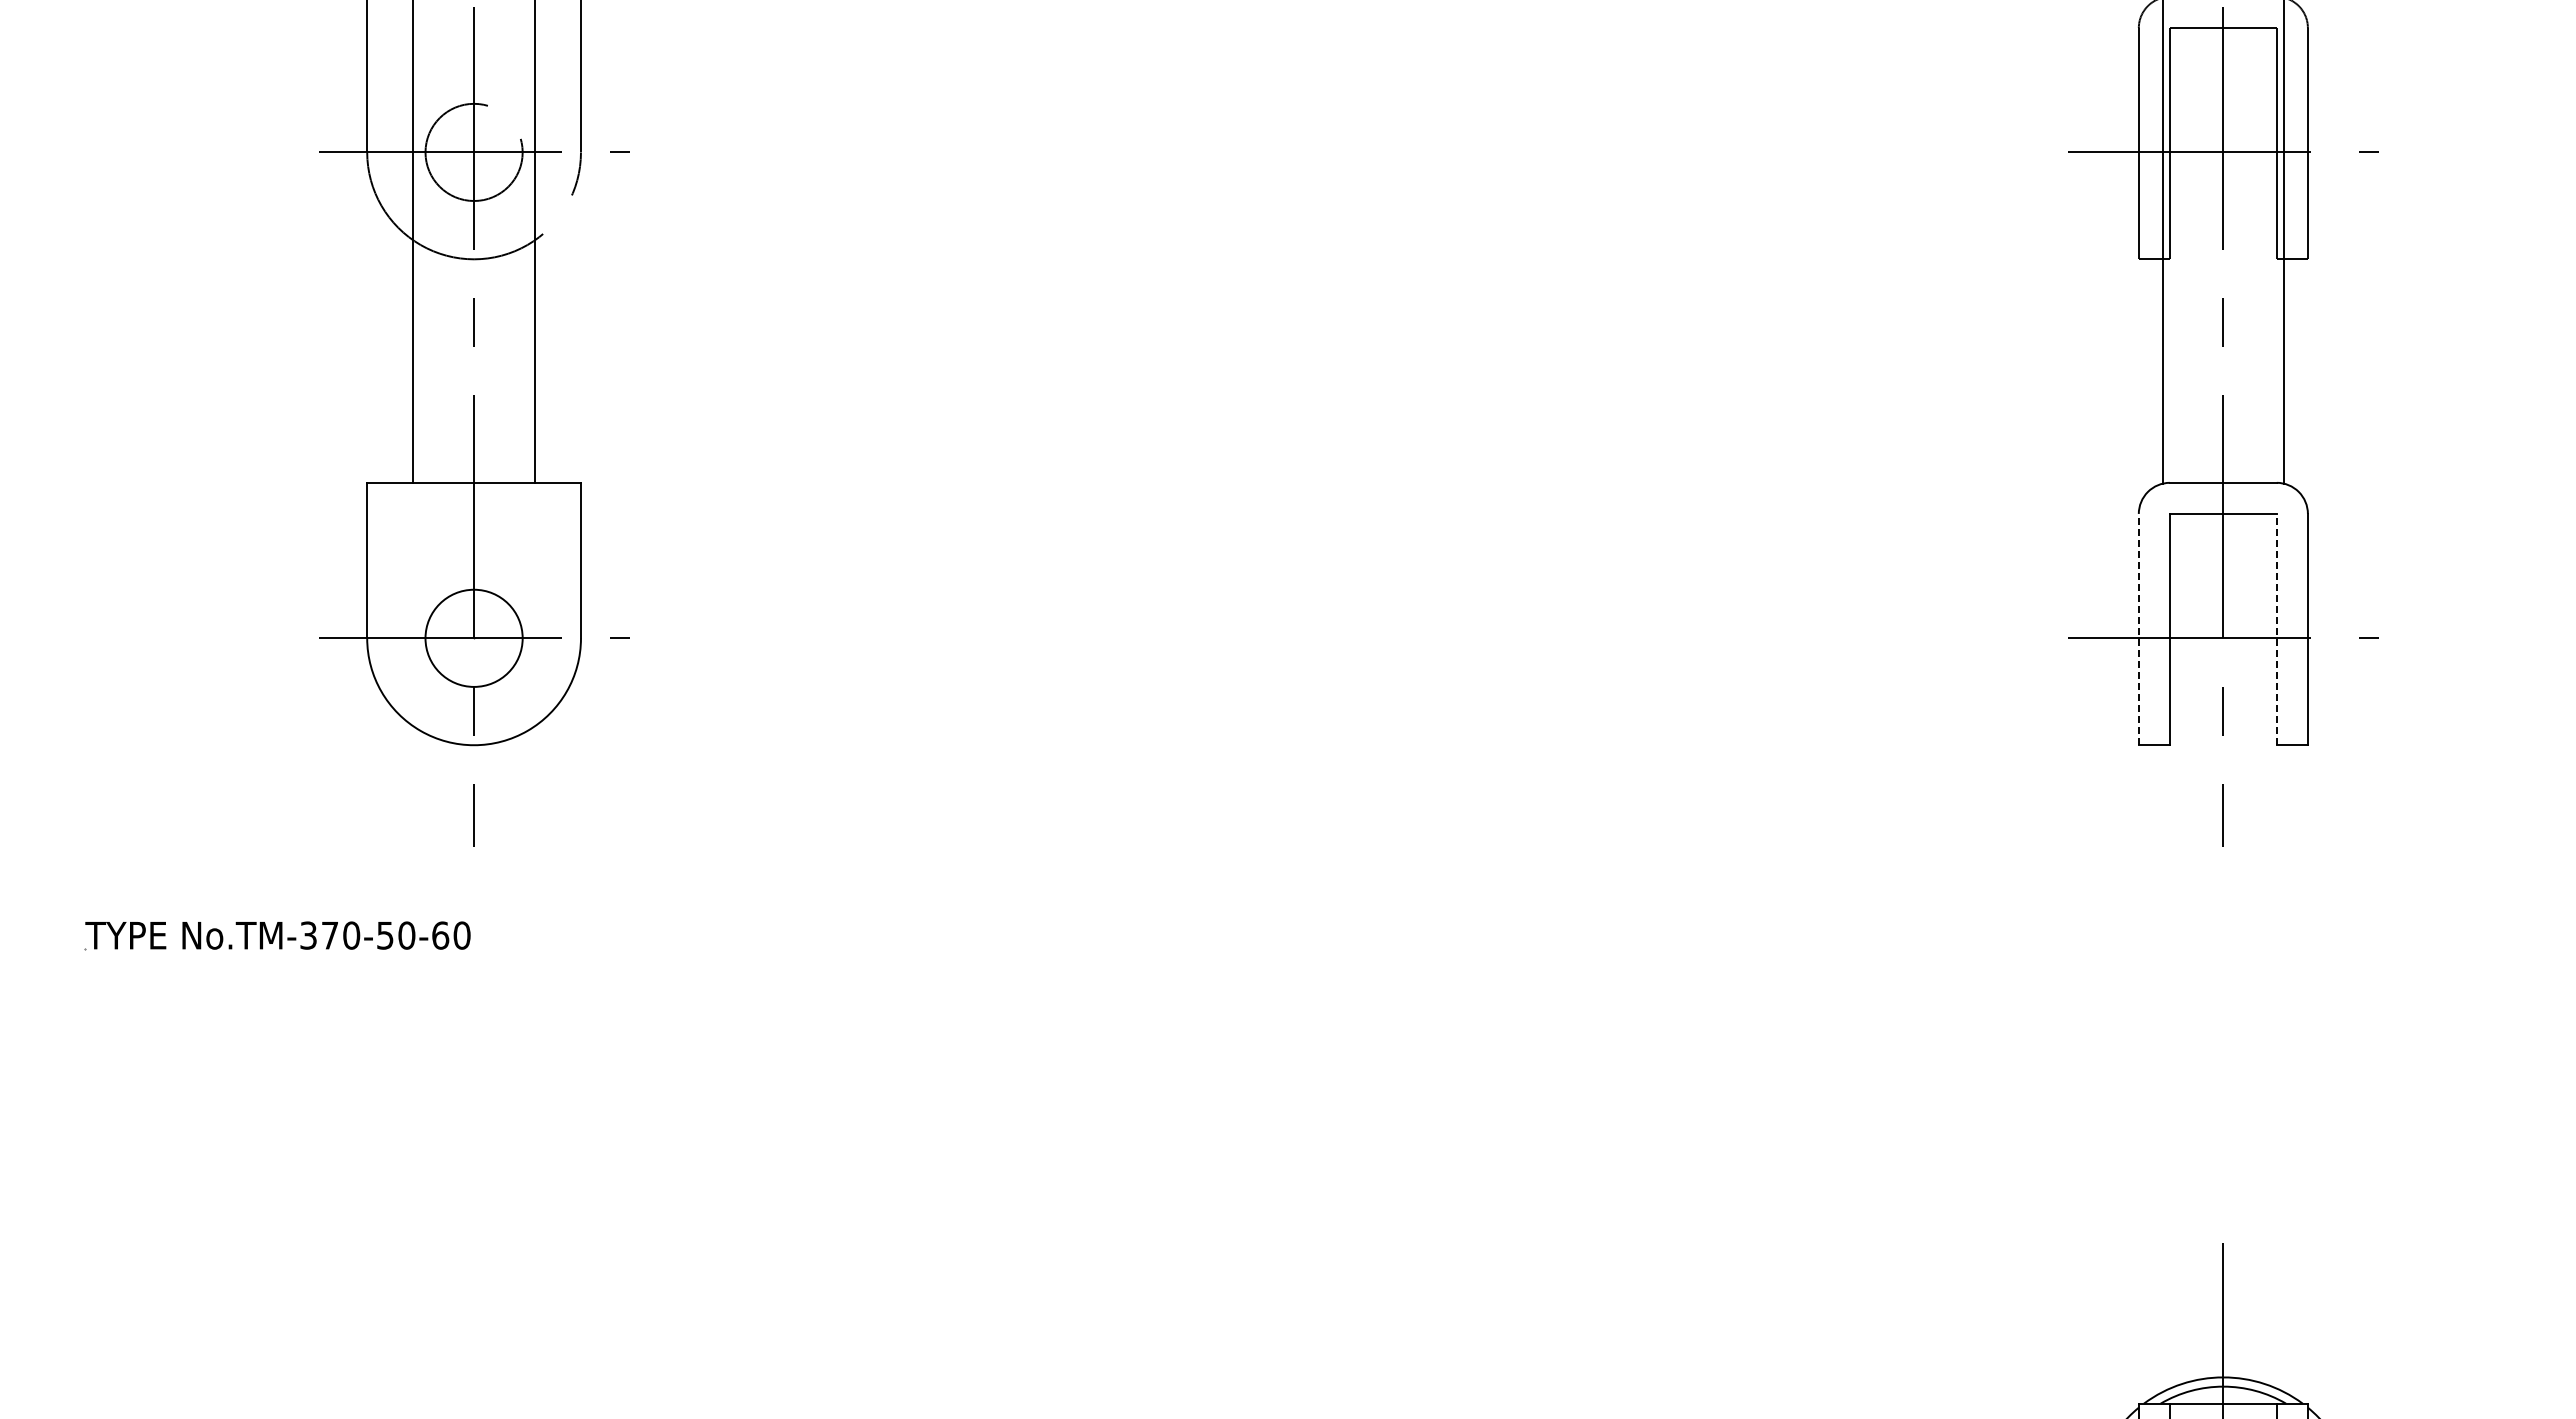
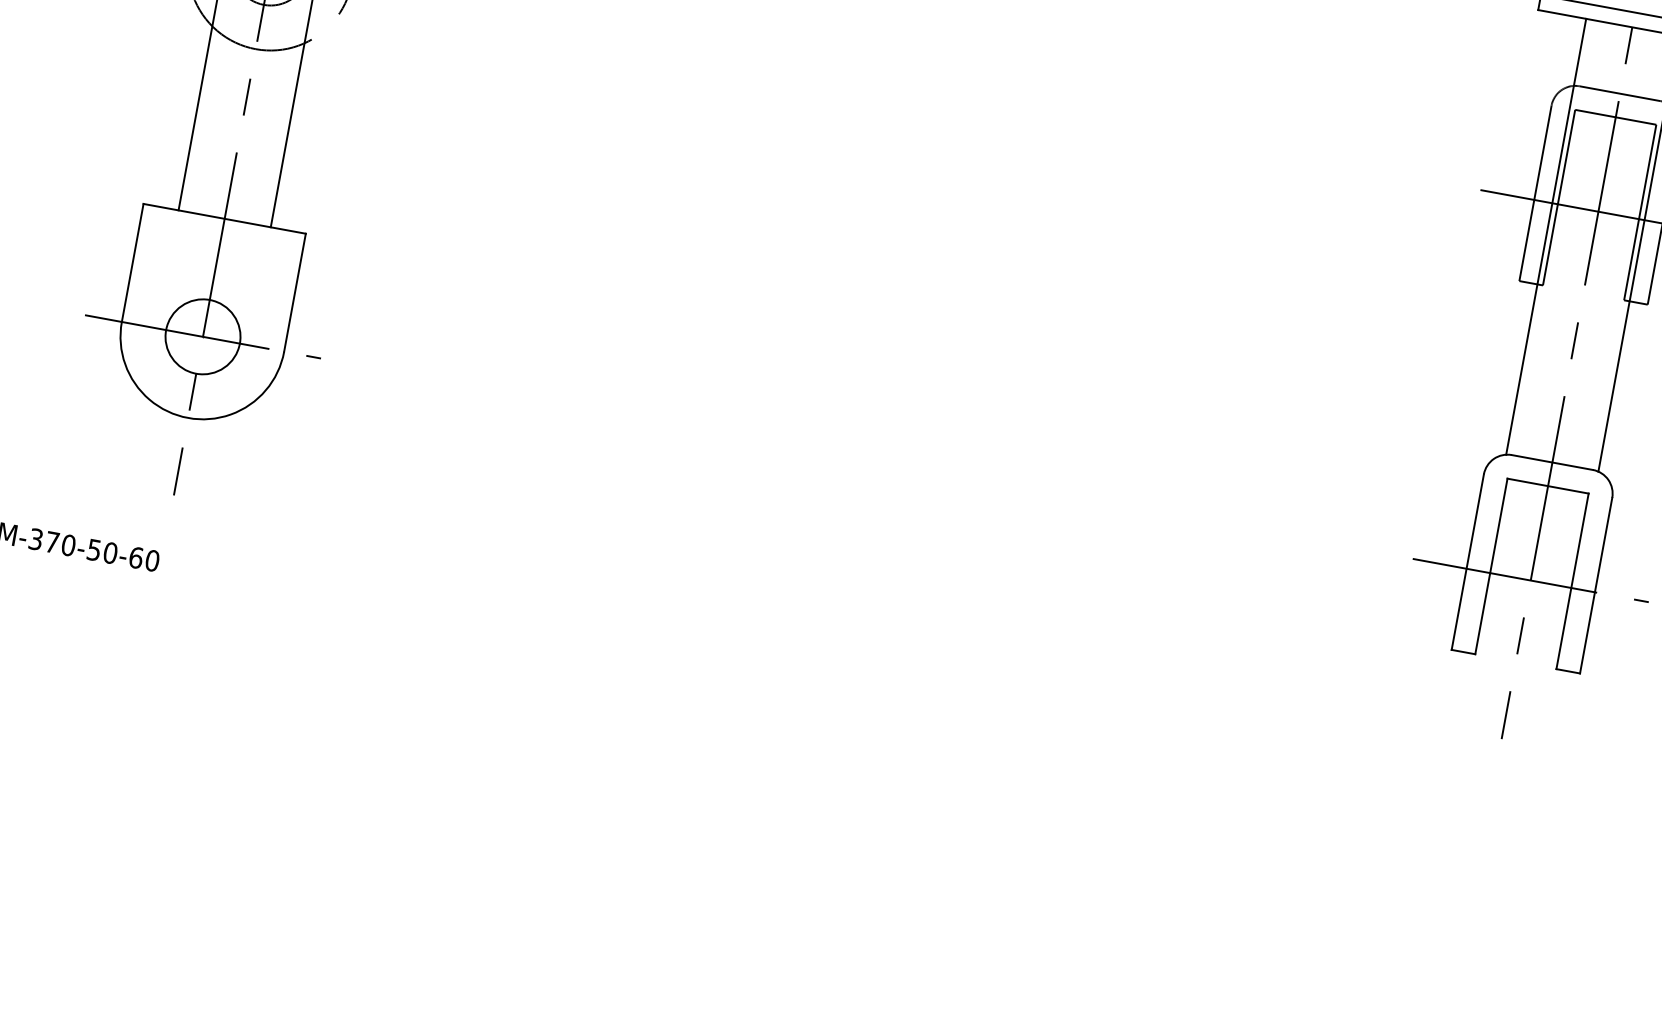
line: (2138, 629) -> (1467, 562), dashed -> solid
line: (2276, 629) -> (1572, 581), dashed -> solid

